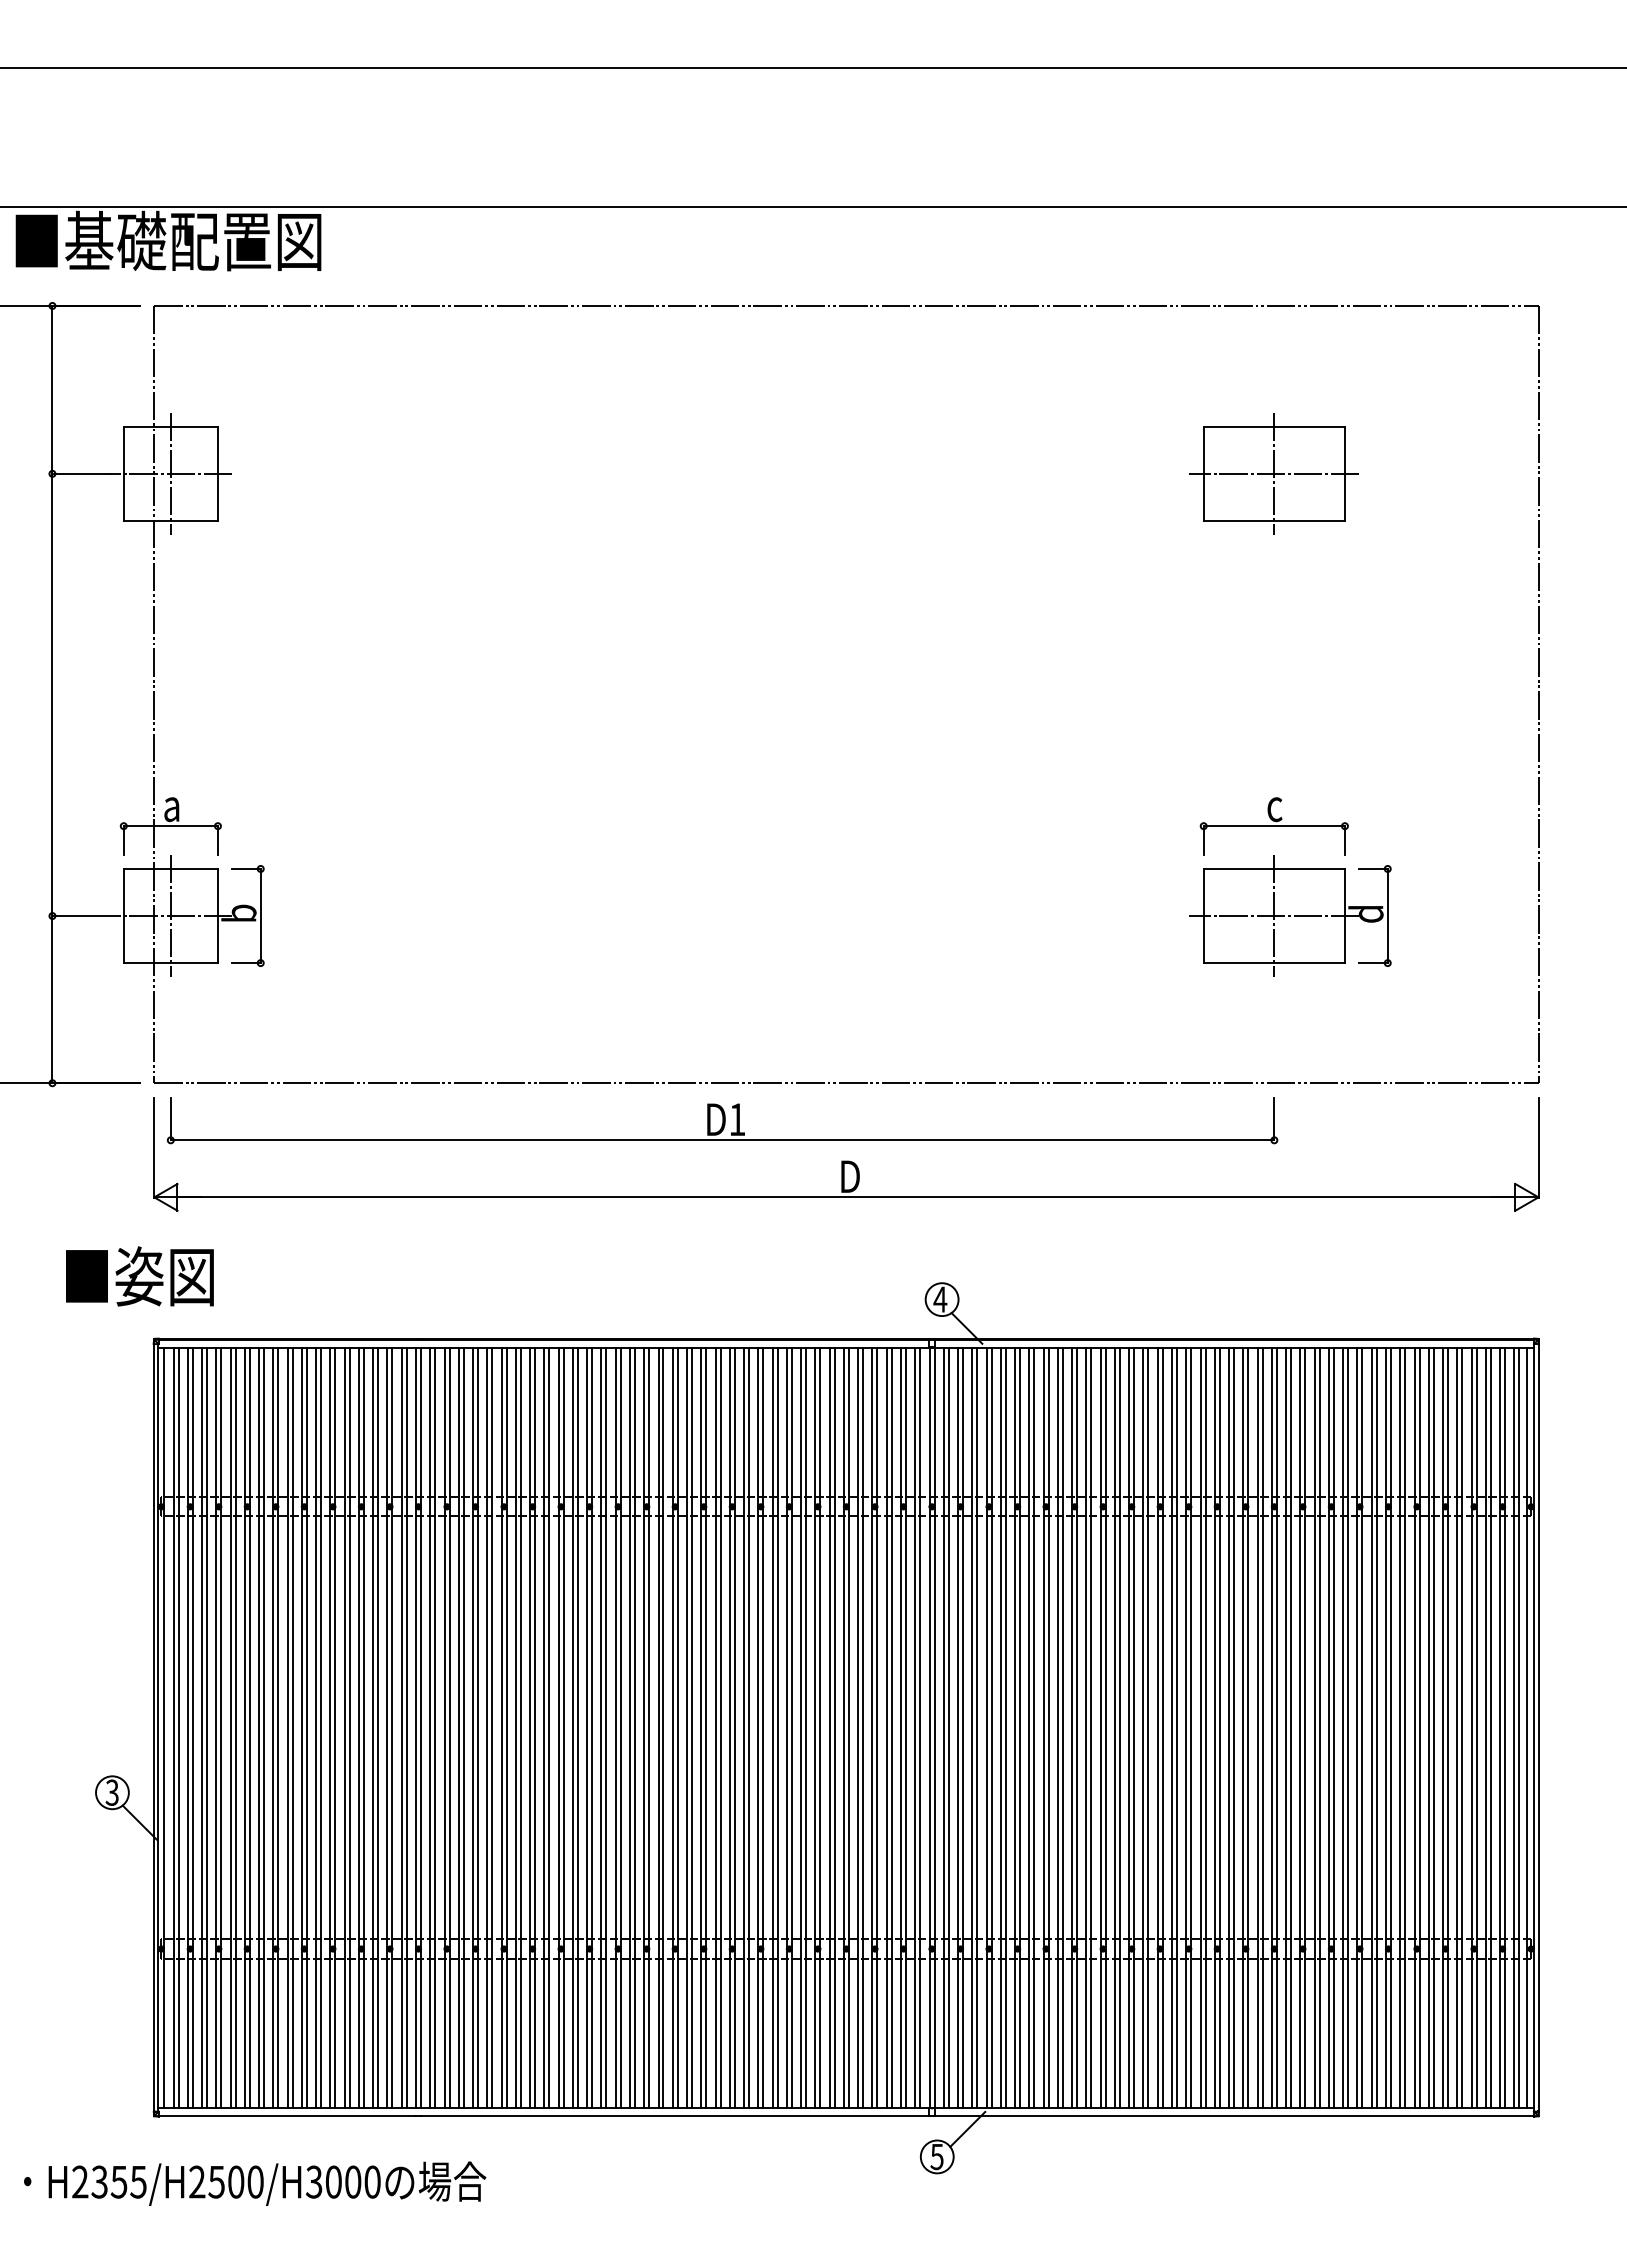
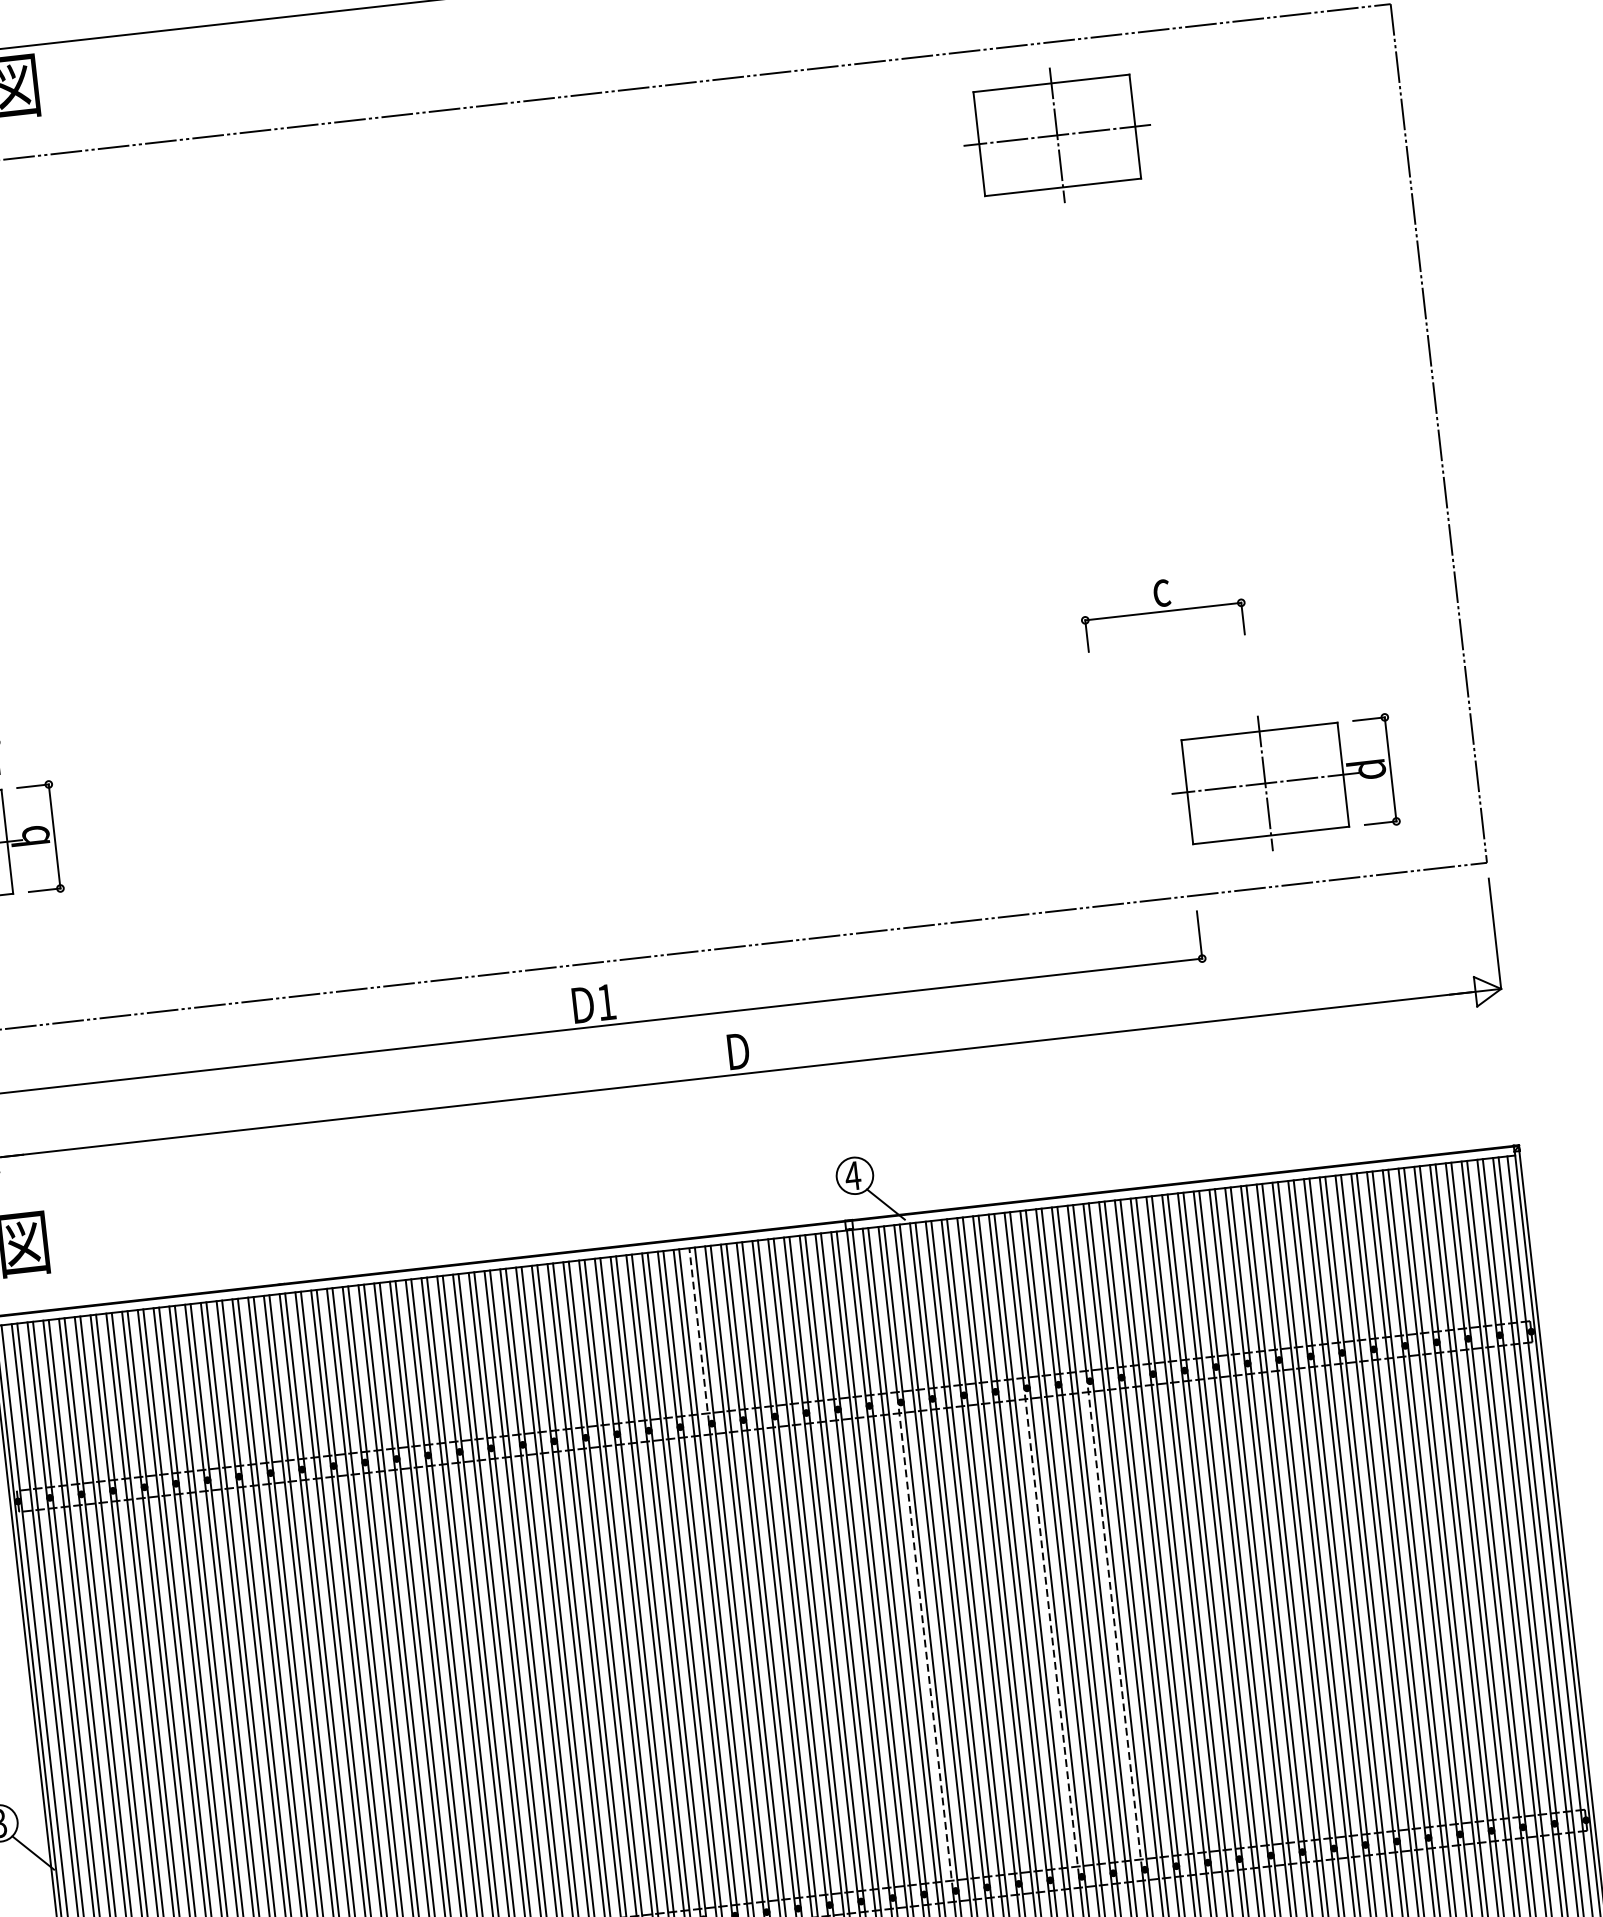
part: (1273, 473) -> (1056, 135), moved
part: (1290, 915) -> (1283, 780), moved
line: (786, 1426) -> (698, 1335), solid -> dashed
line: (958, 1727) -> (926, 1646), solid -> dashed
line: (1072, 1727) -> (1052, 1632), solid -> dashed
line: (1129, 1727) -> (1114, 1625), solid -> dashed

